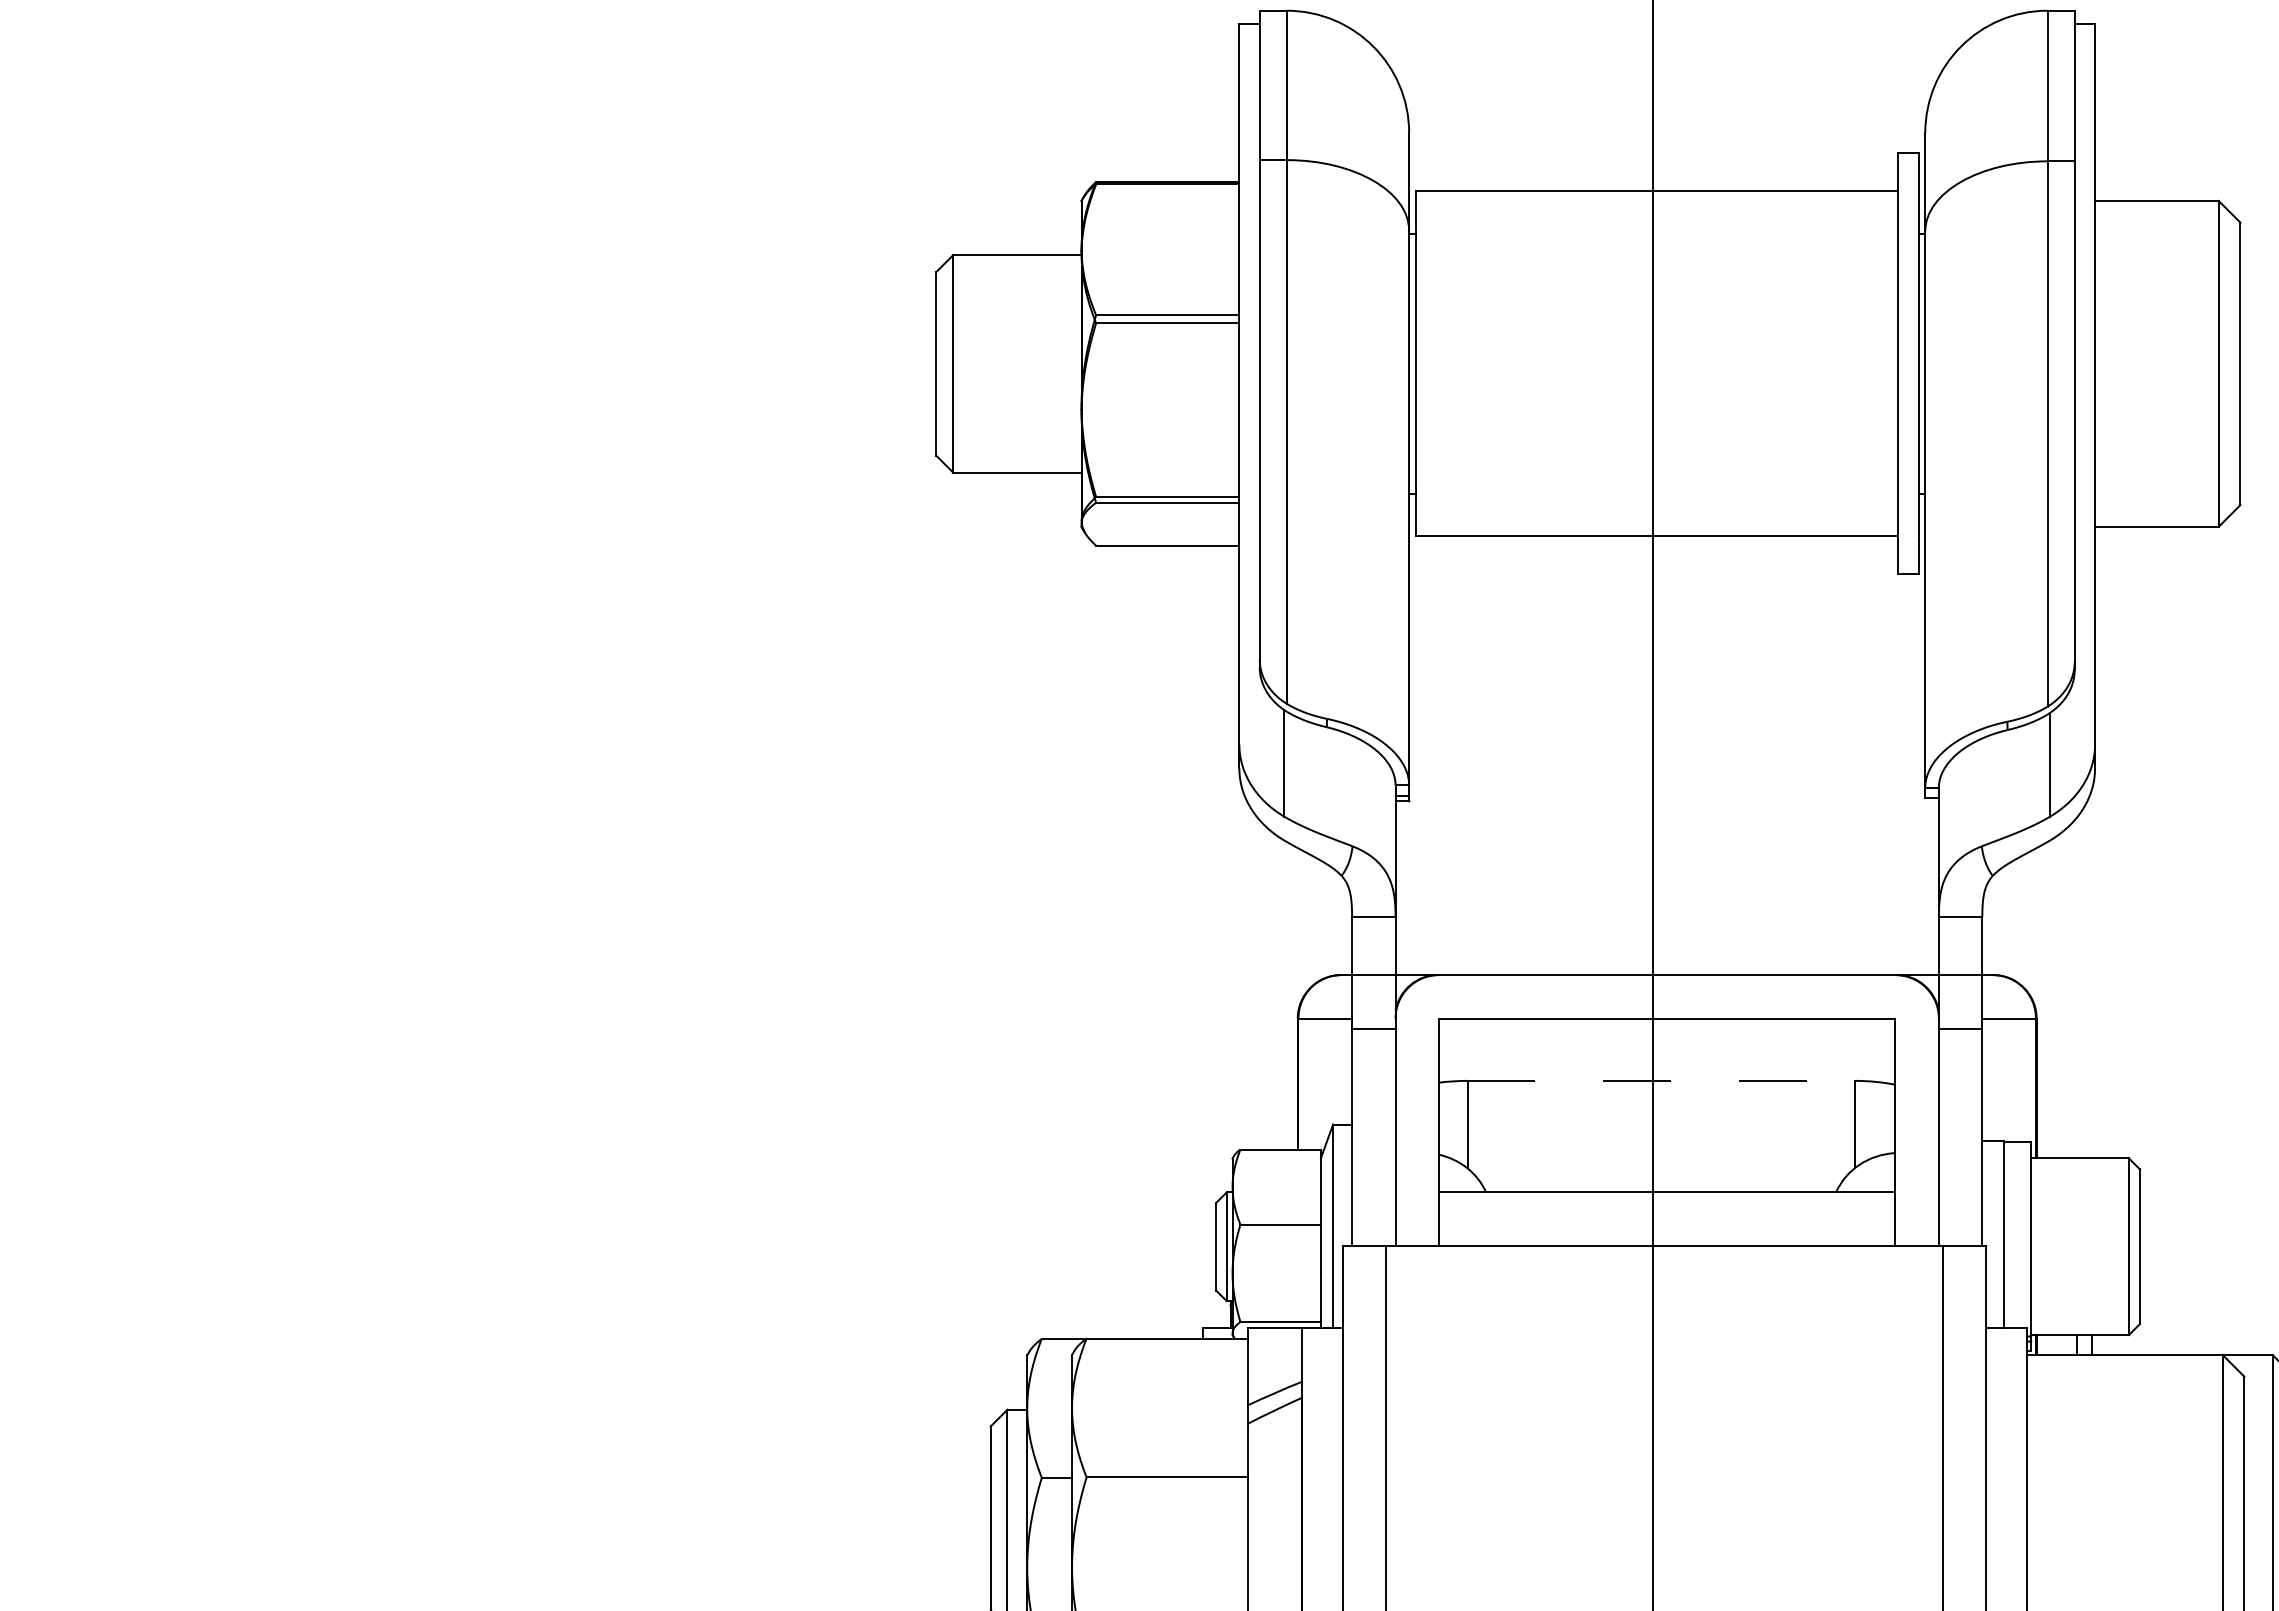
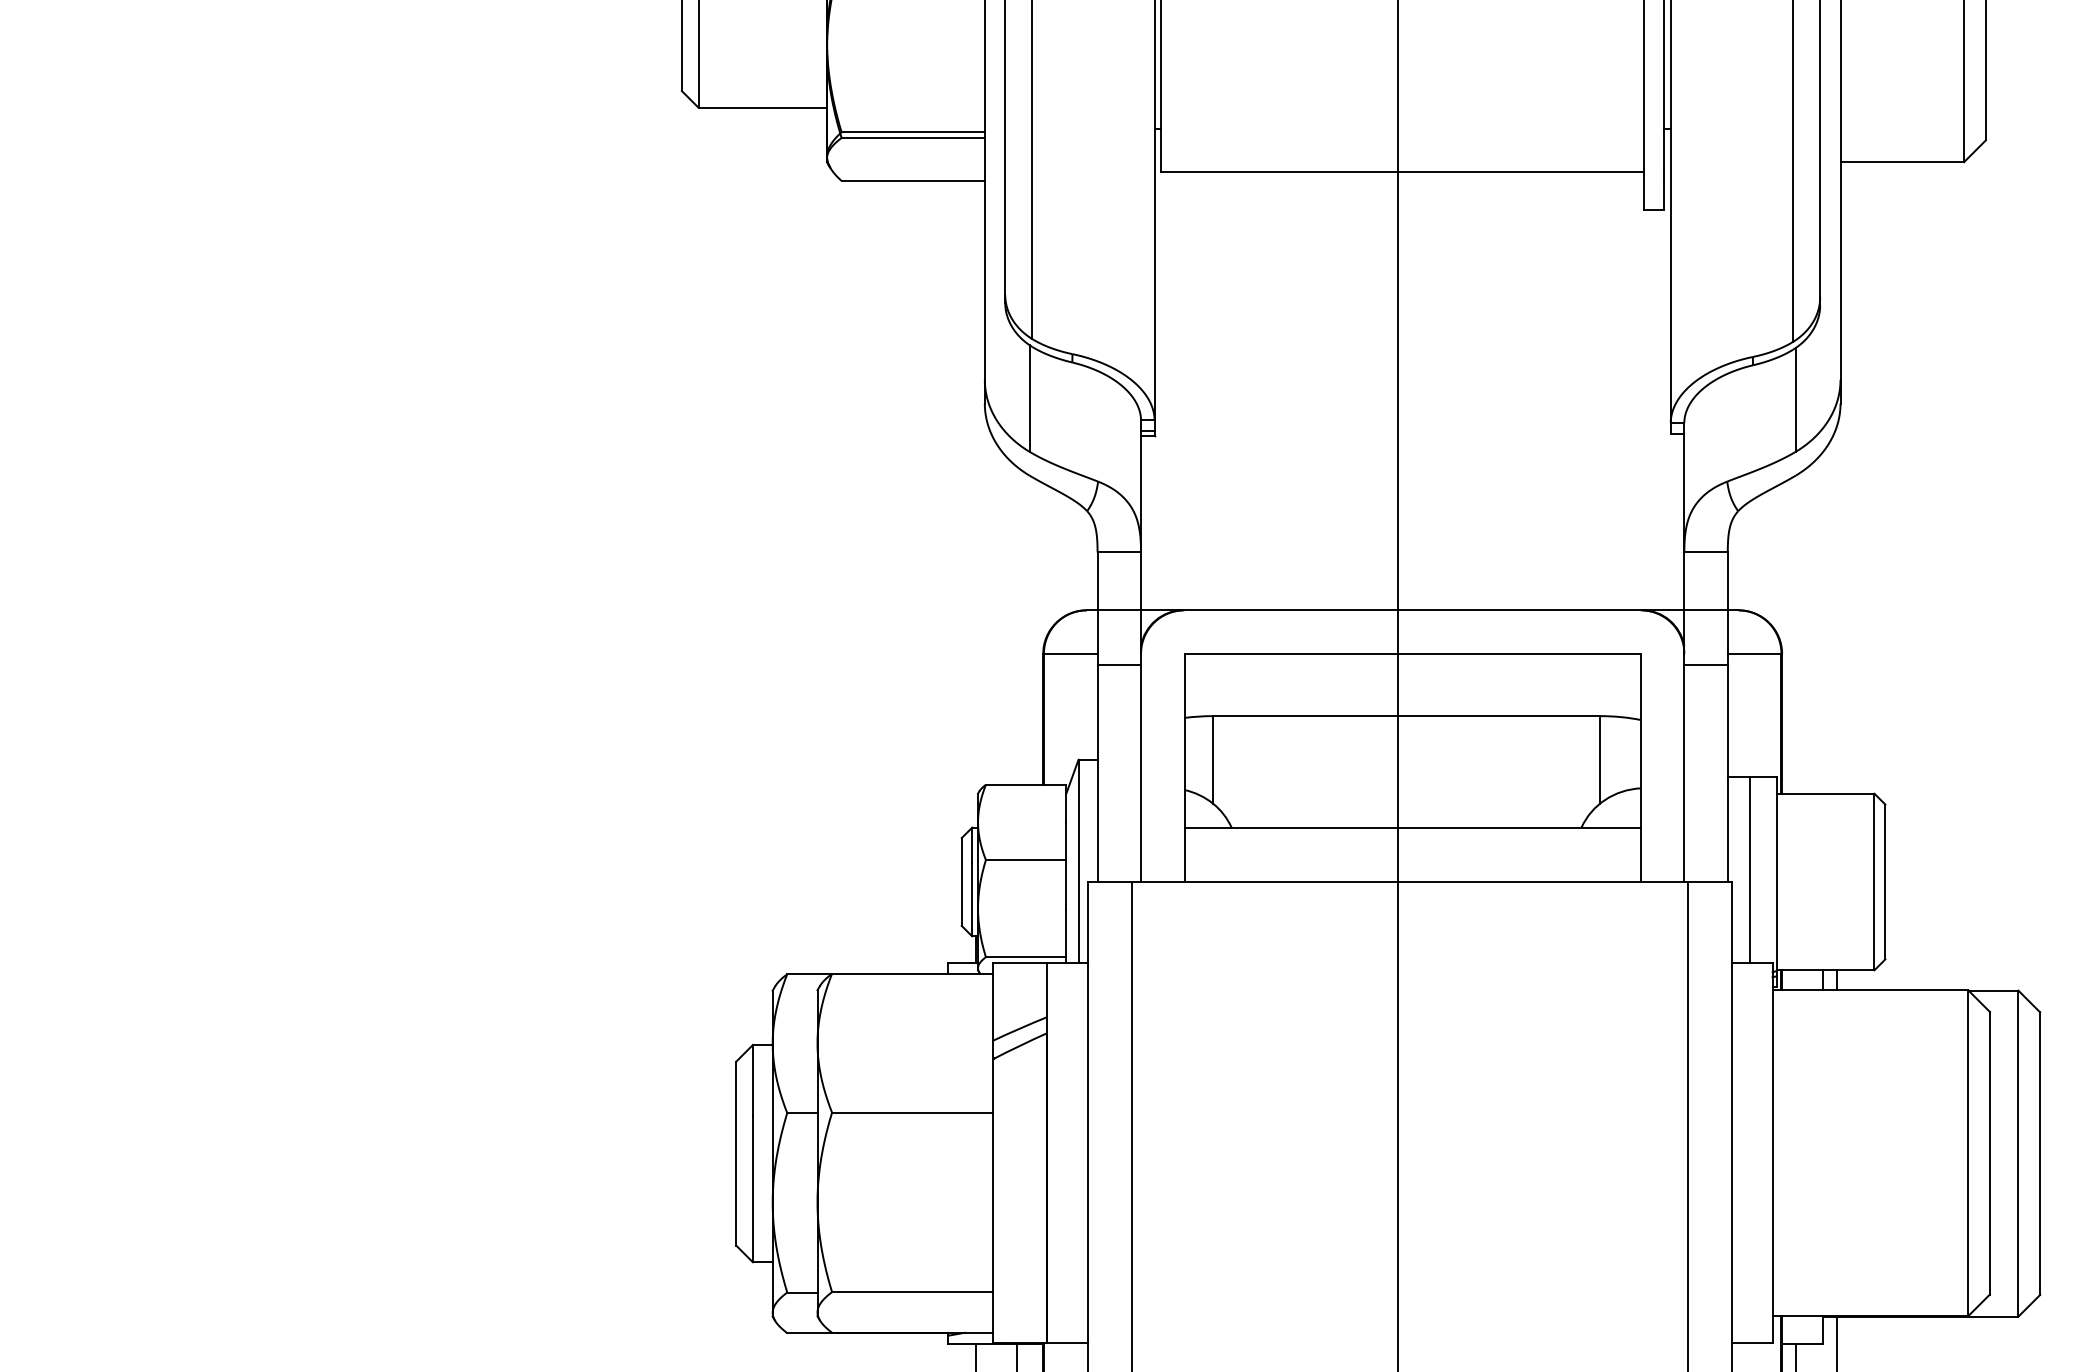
line: (1661, 1080) -> (1406, 715), dashed -> solid

